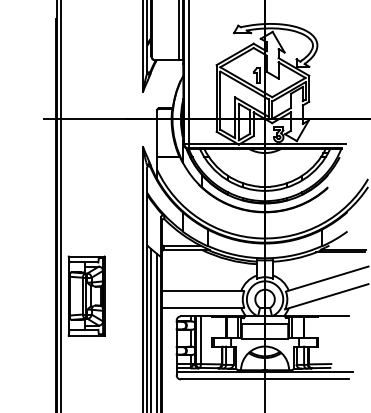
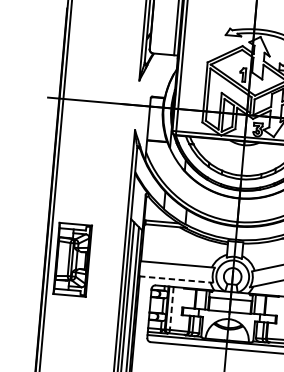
line: (203, 307) -> (176, 279), solid -> dashed
line: (200, 340) -> (171, 308), solid -> dashed

